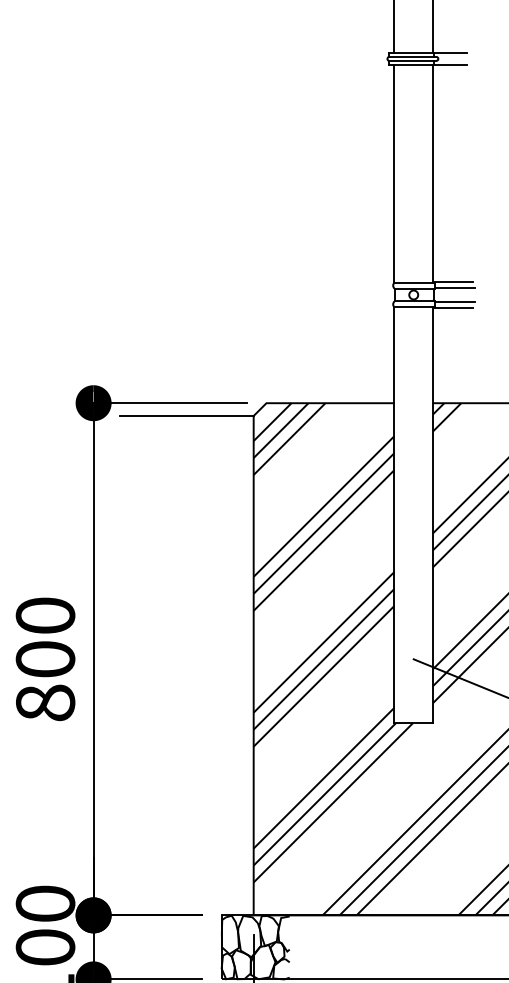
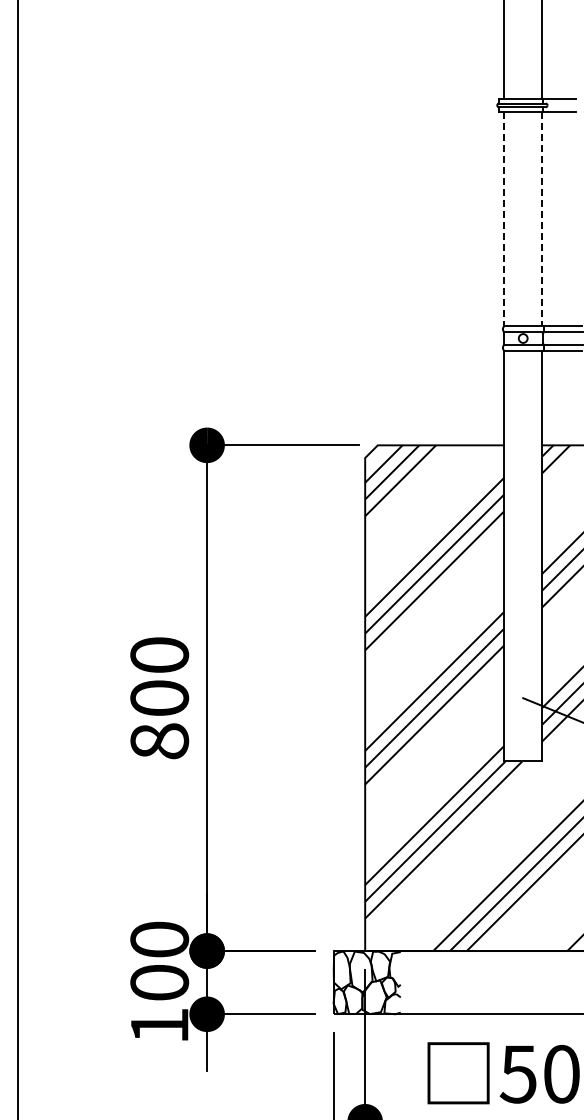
line: (394, 174) -> (504, 219), solid -> dashed
line: (433, 174) -> (542, 219), solid -> dashed
line: (187, 415) -> (299, 457), removed

